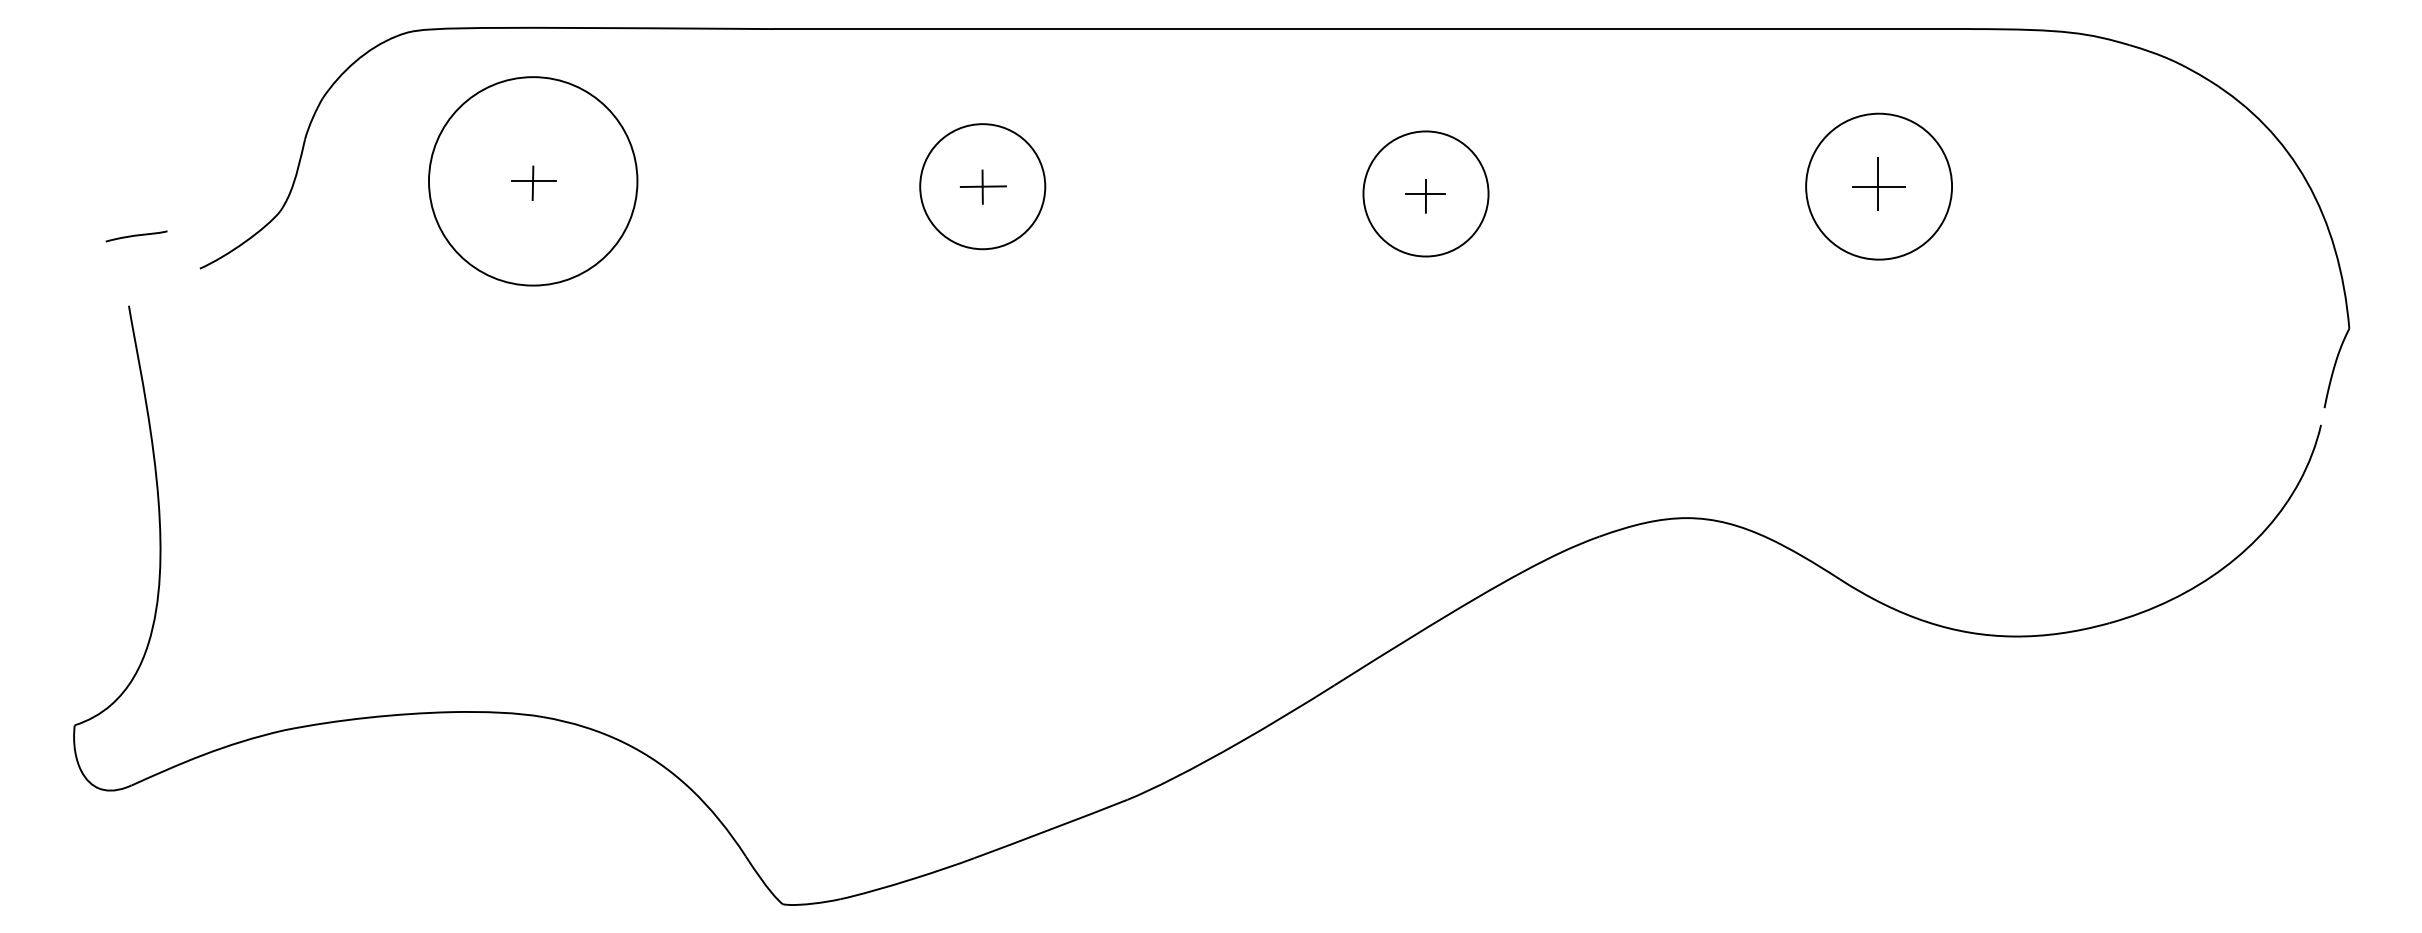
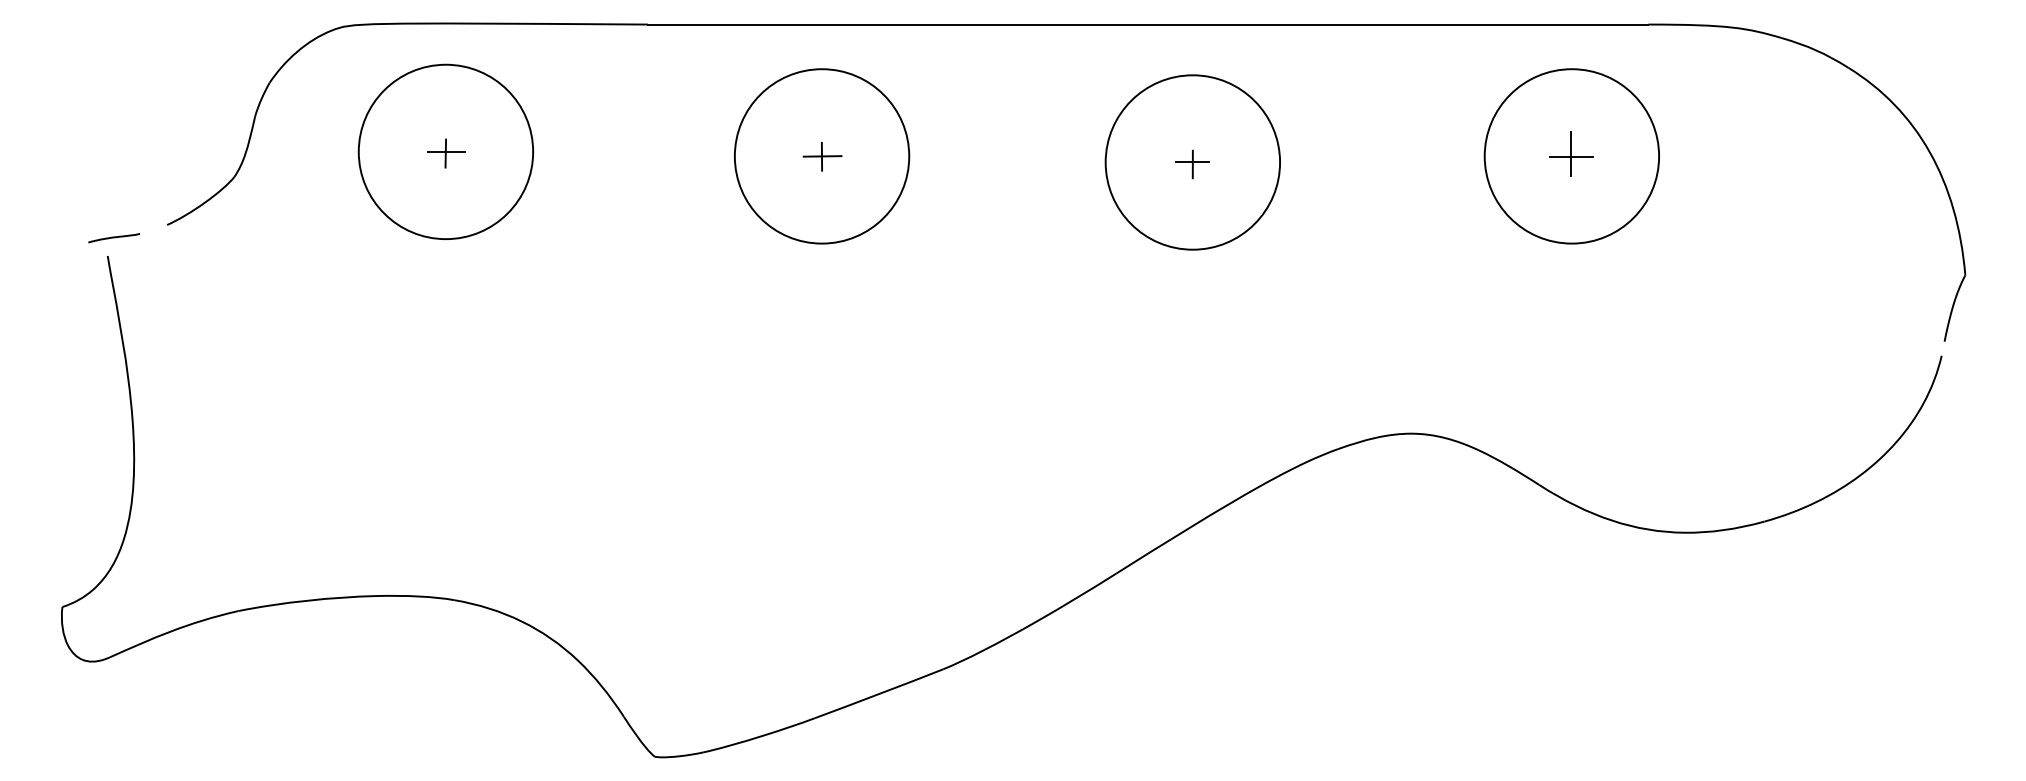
circle: (982, 186) -> (821, 156), size x1.67
circle: (1878, 186) -> (1571, 156), size x1.43
circle: (1425, 193) -> (1192, 162), size x1.67
curve: (136, 236) -> (114, 238), moved

